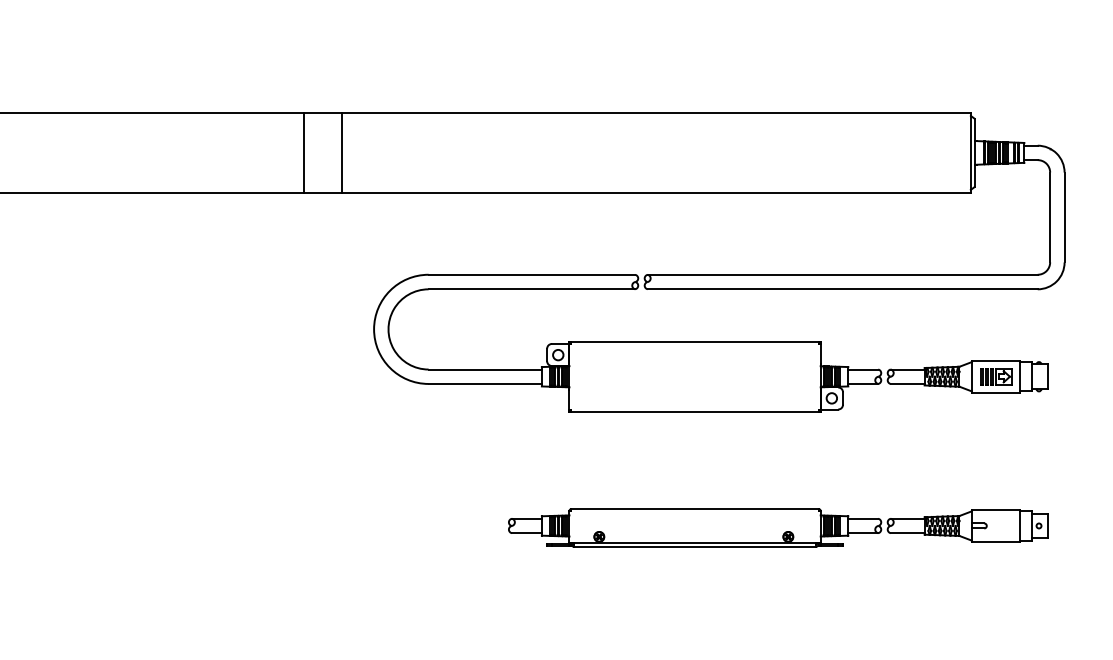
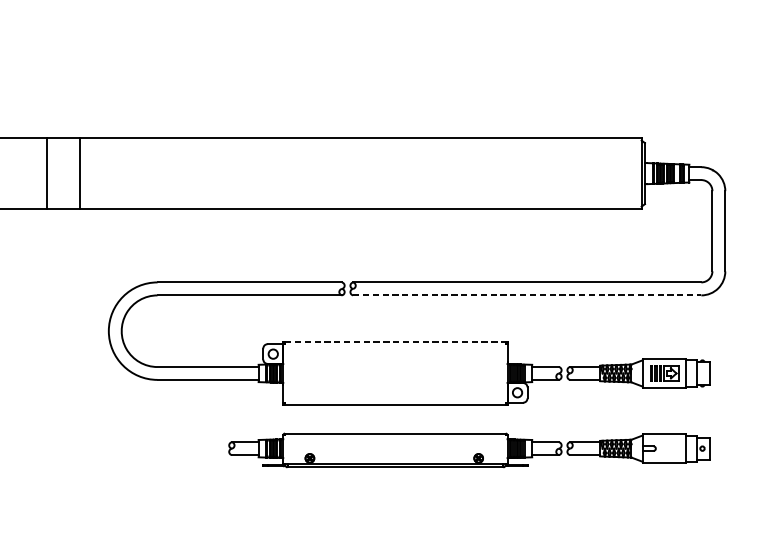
line: (843, 289) -> (527, 295), solid -> dashed
line: (695, 341) -> (395, 341), solid -> dashed
part: (778, 527) -> (469, 450), moved

